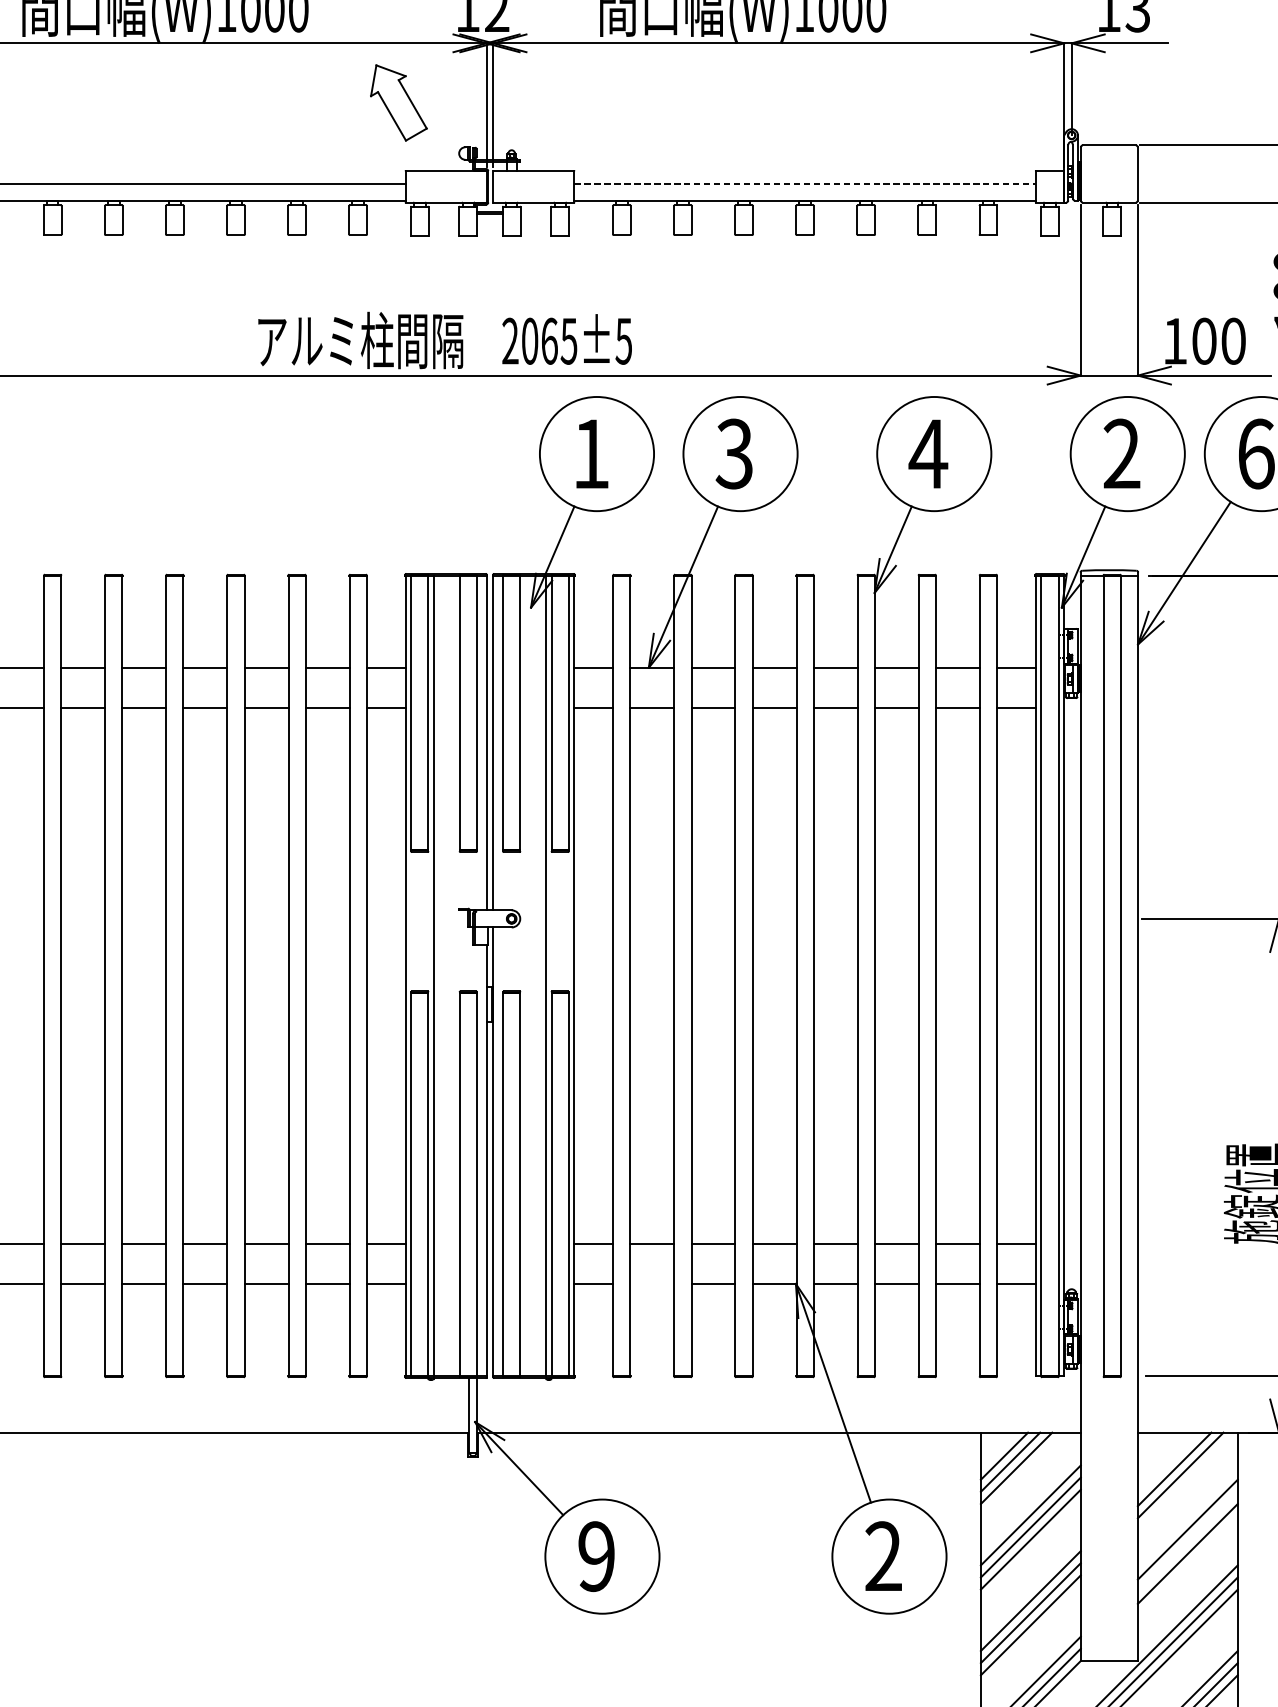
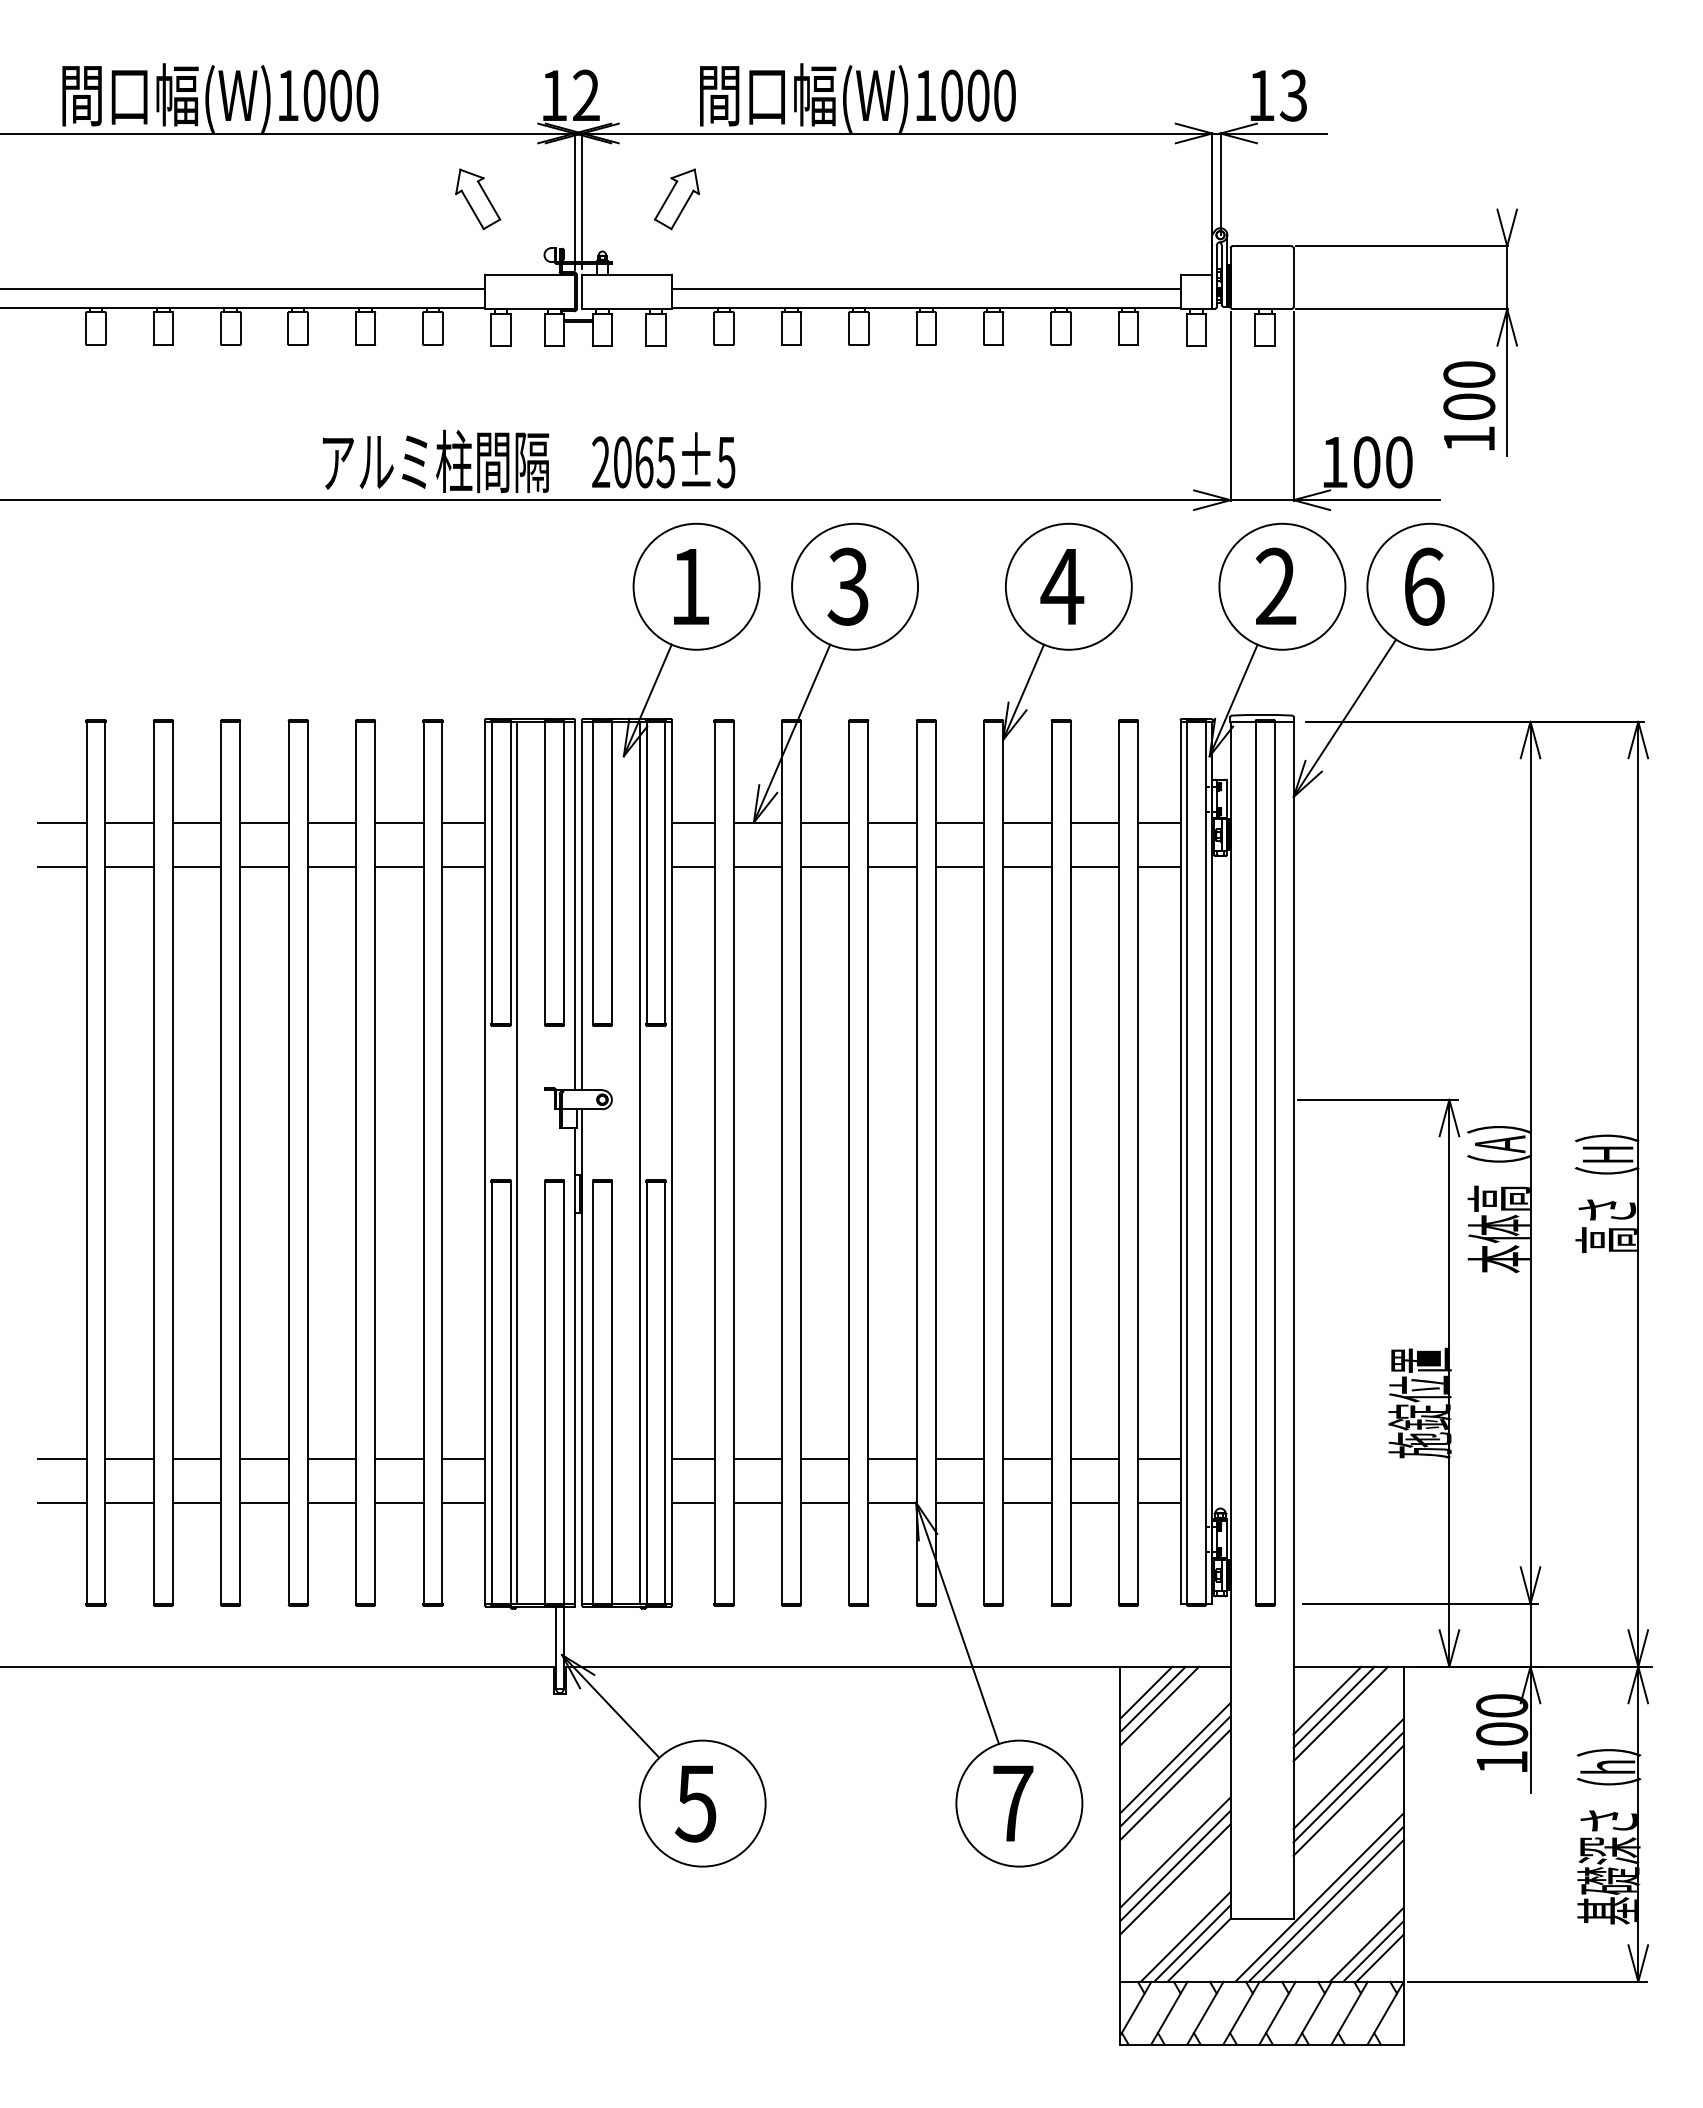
part: (399, 103) -> (478, 199), size x0.71
part: (578, 103) -> (676, 199), added
line: (805, 184) -> (926, 289), dashed -> solid
line: (652, 1283) -> (757, 1502), added
line: (1168, 1463) -> (1327, 1700), added
line: (1187, 1542) -> (1348, 1787), added
text: (883, 1555) -> (1012, 1802), 2 -> 7
text: (595, 1556) -> (695, 1803), 9 -> 5

